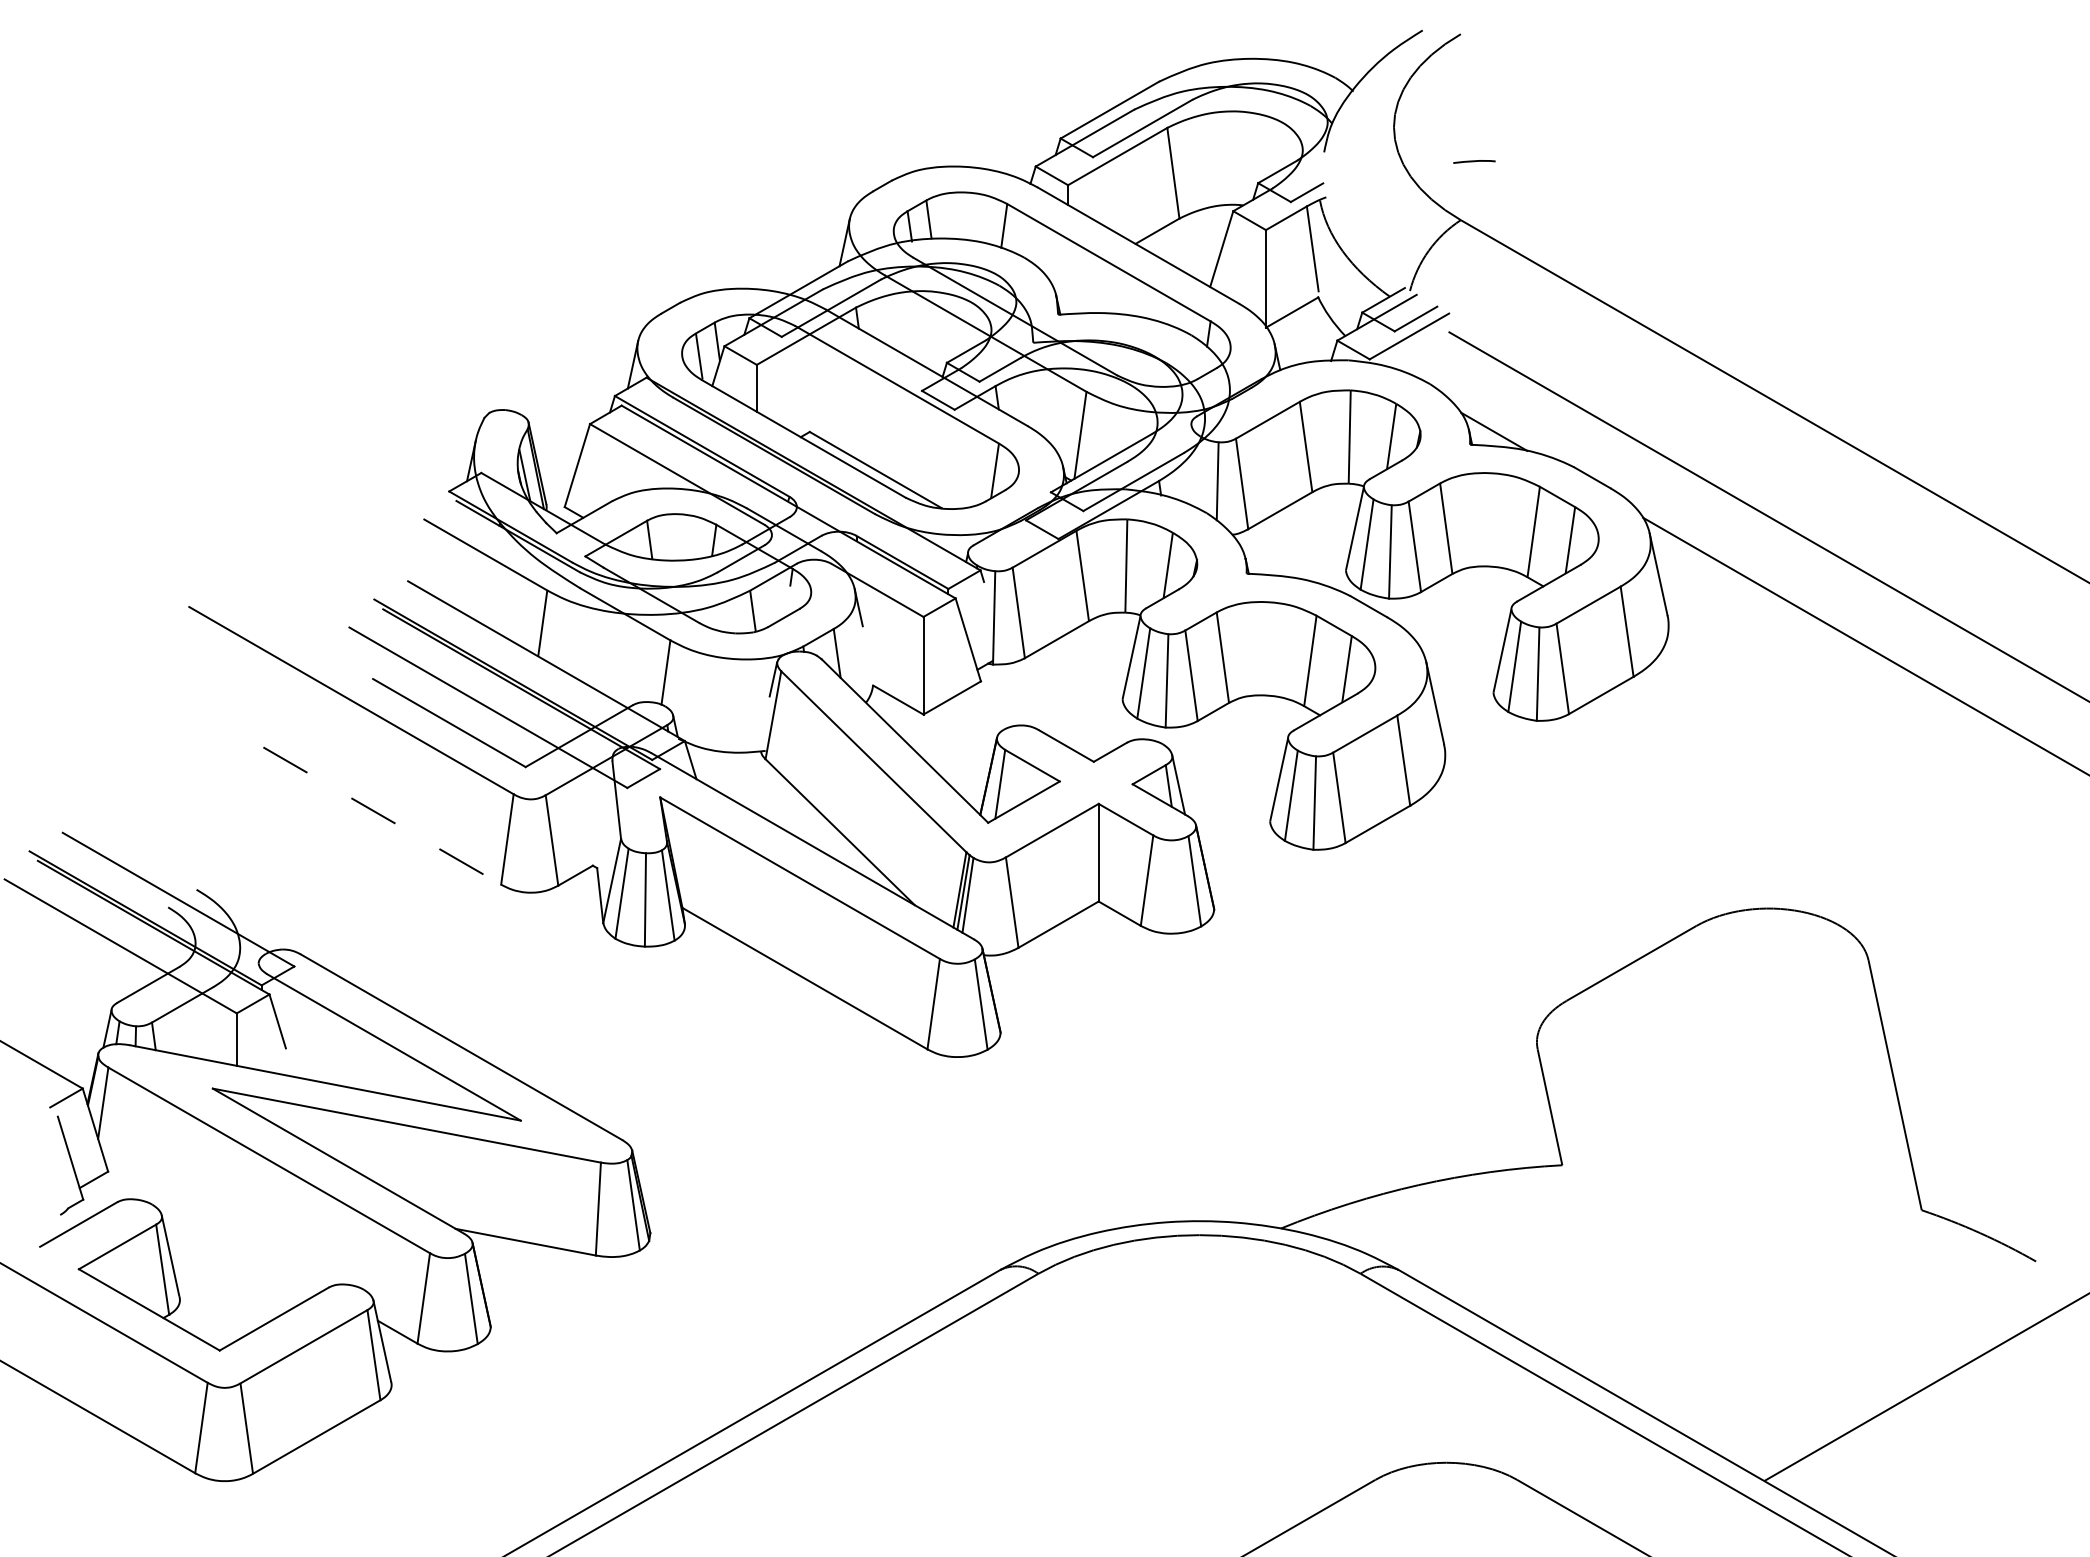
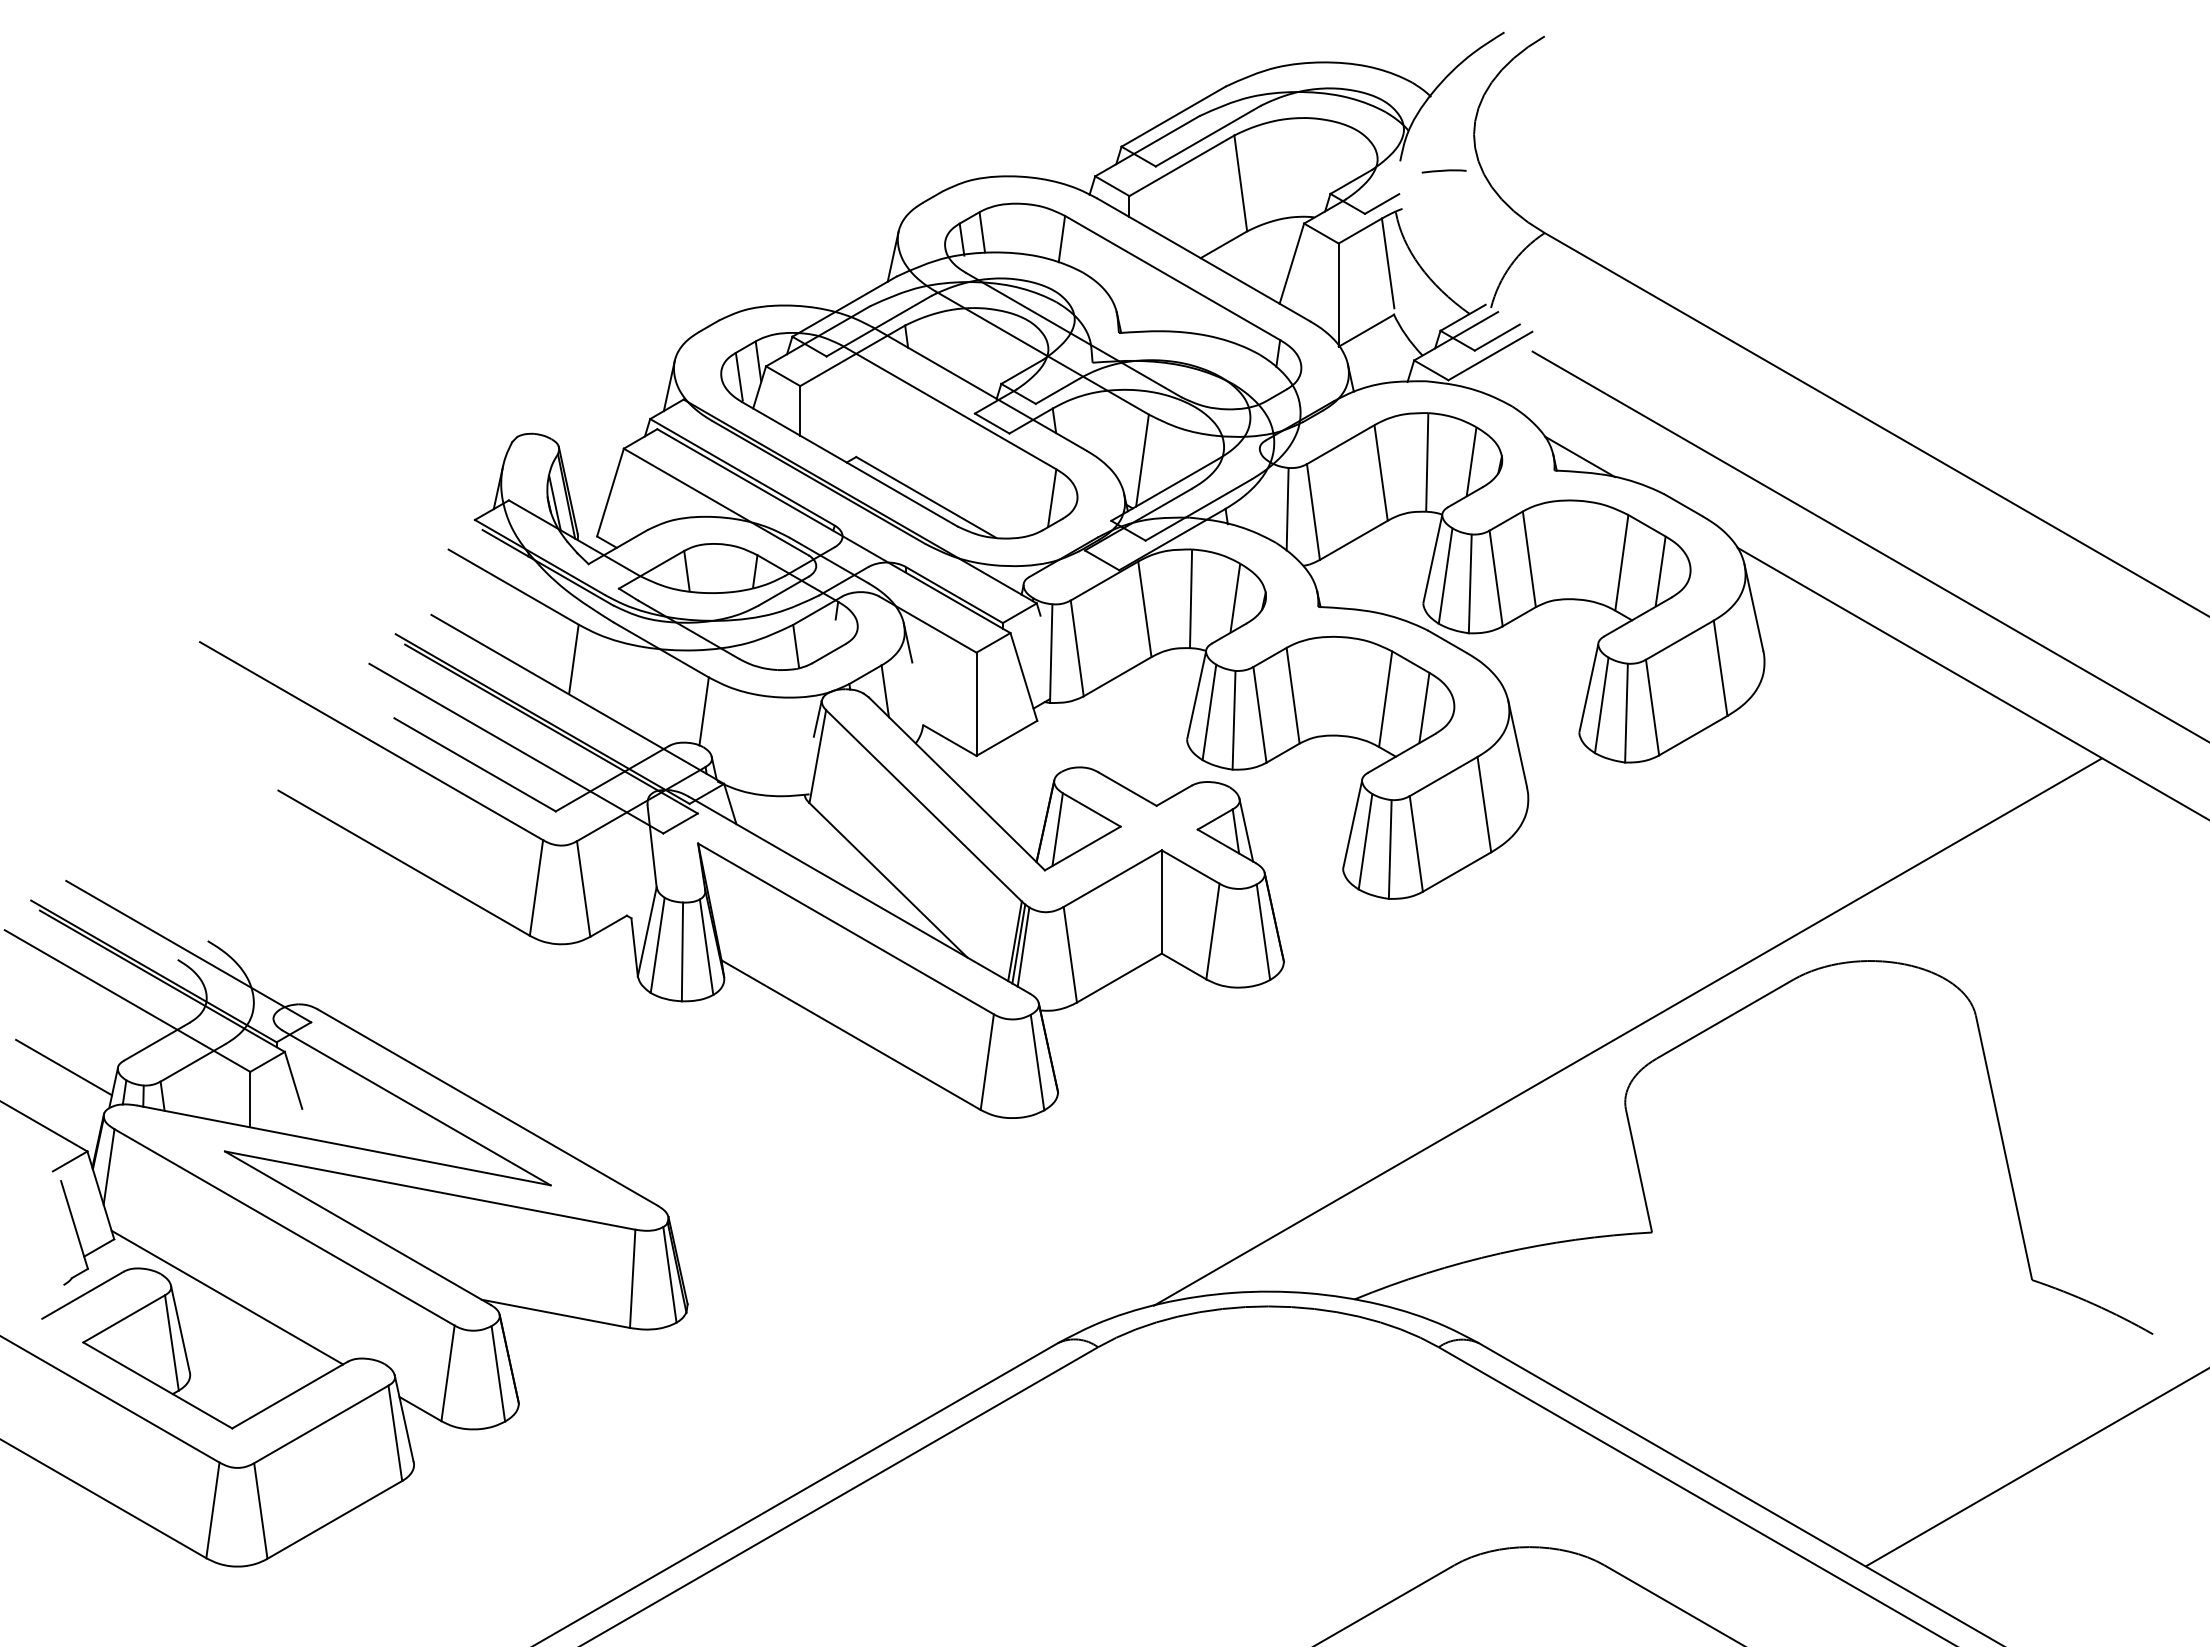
line: (1473, 161) -> (1443, 171), moved
line: (382, 816) -> (404, 863), dashed -> solid
line: (1539, 976) -> (1627, 1032), added
line: (61, 1009) -> (64, 1067), added
line: (215, 1226) -> (227, 1297), added

